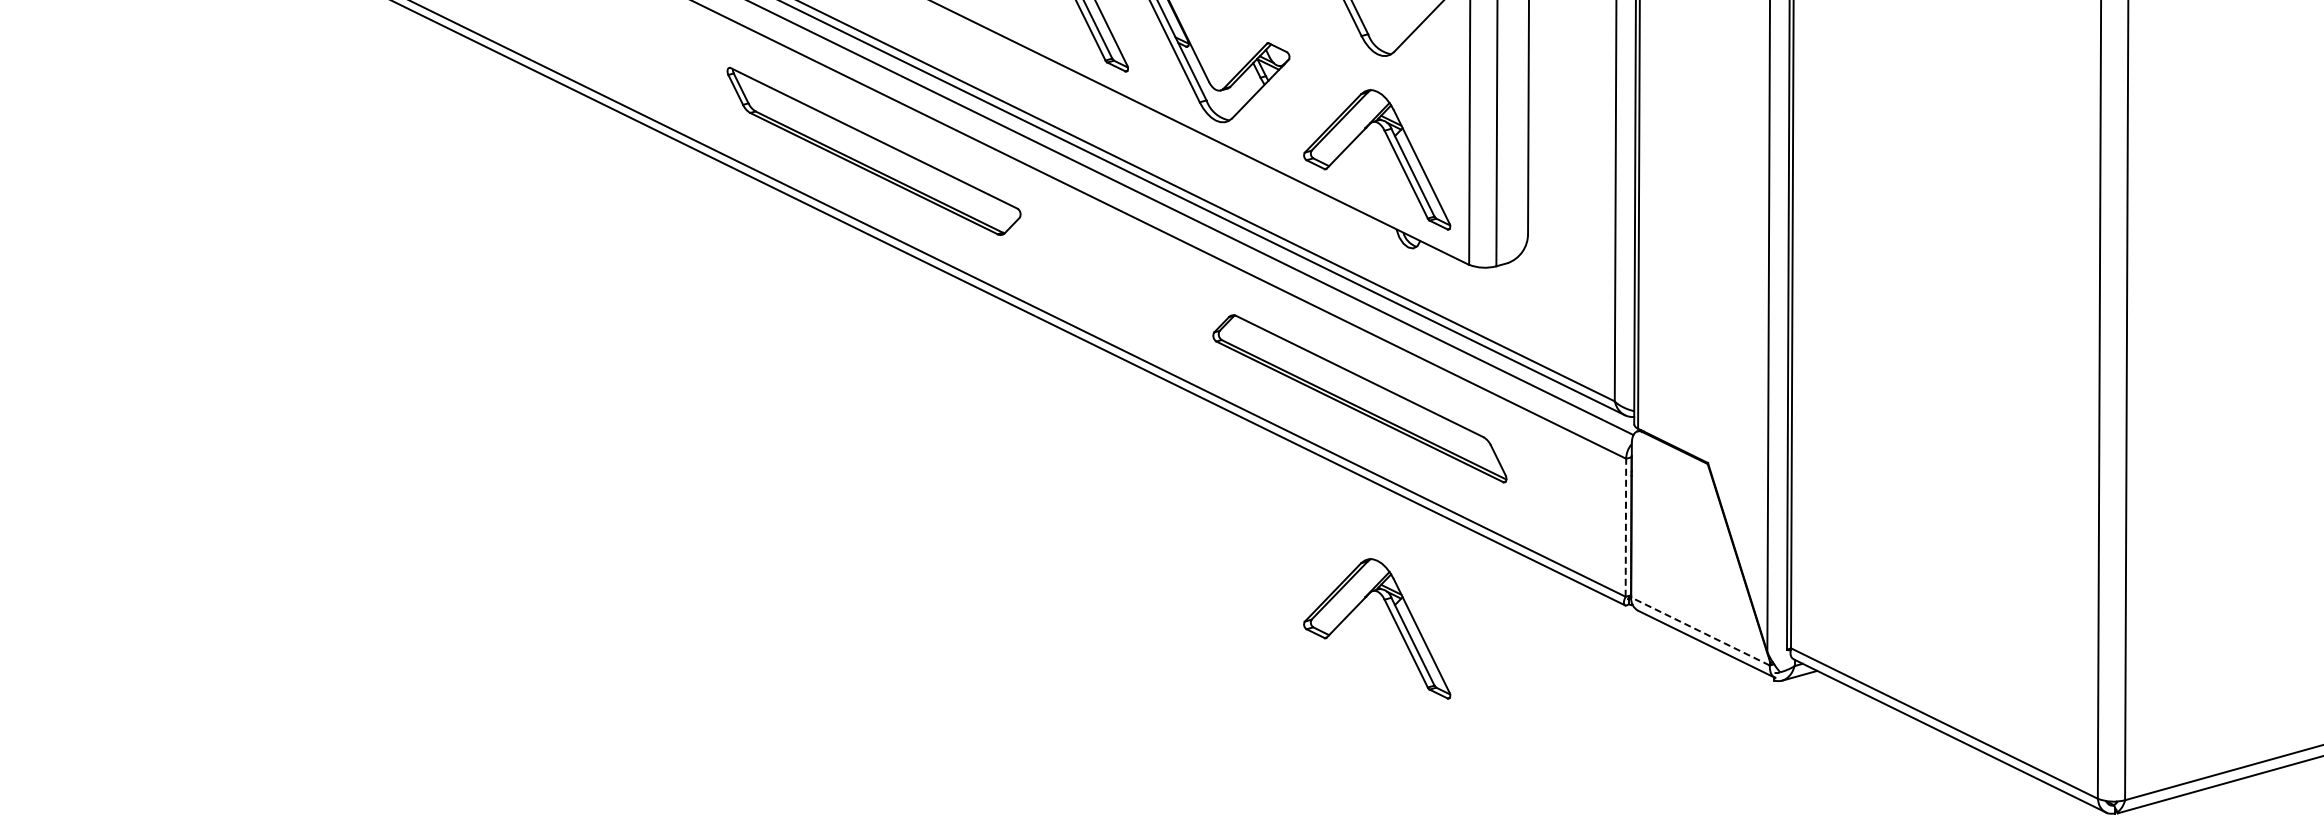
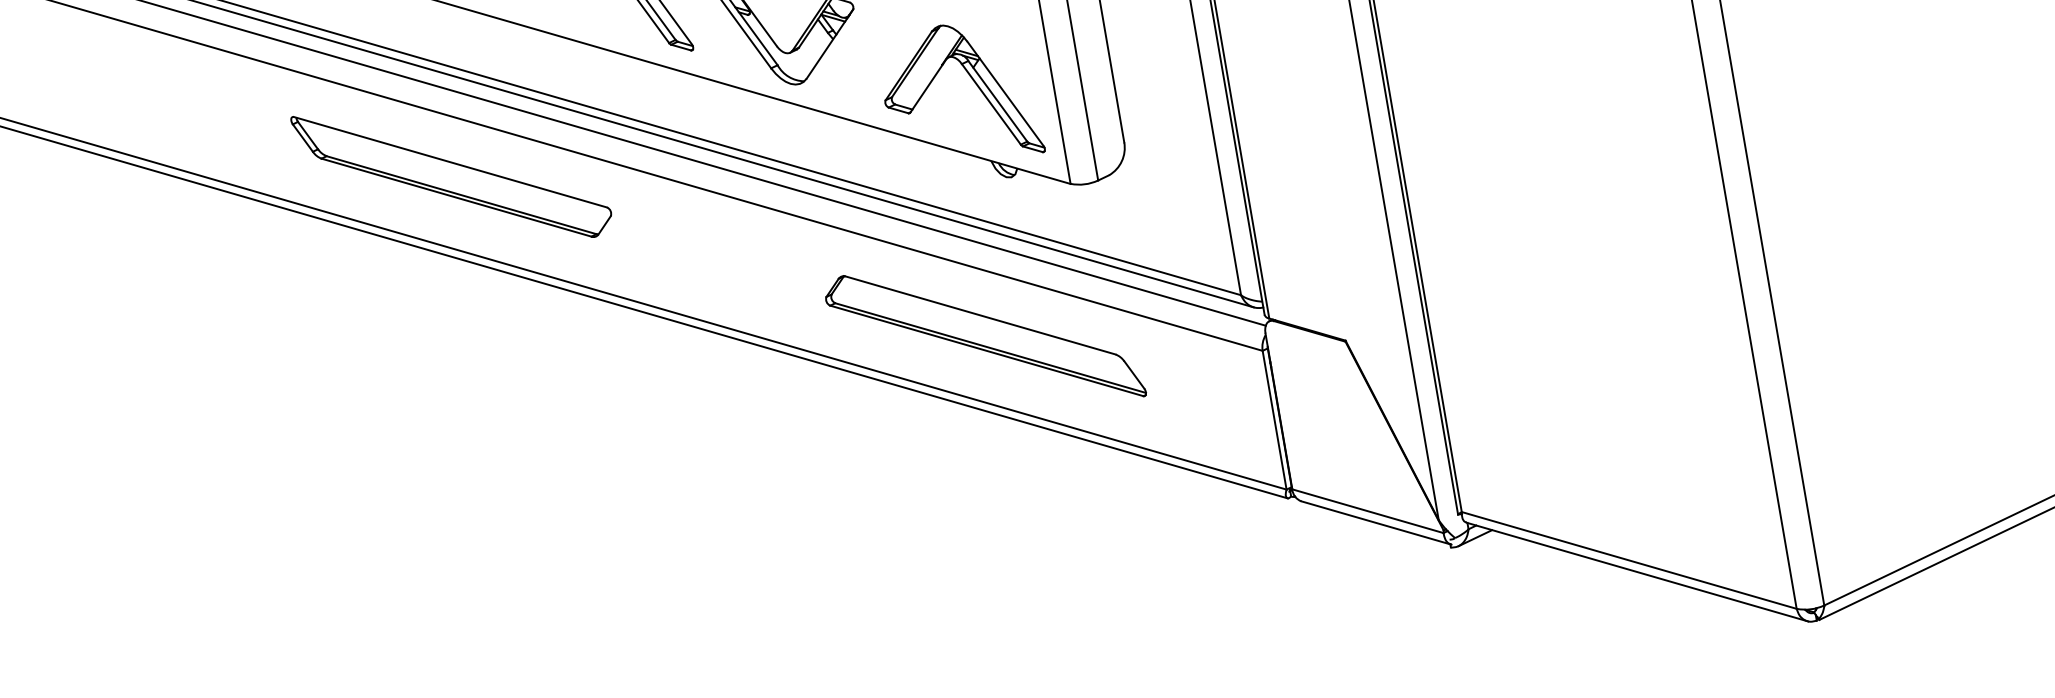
line: (1625, 527) -> (1274, 420), dashed -> solid
part: (1393, 620) -> (1057, 554), removed
line: (1700, 631) -> (1367, 511), dashed -> solid

